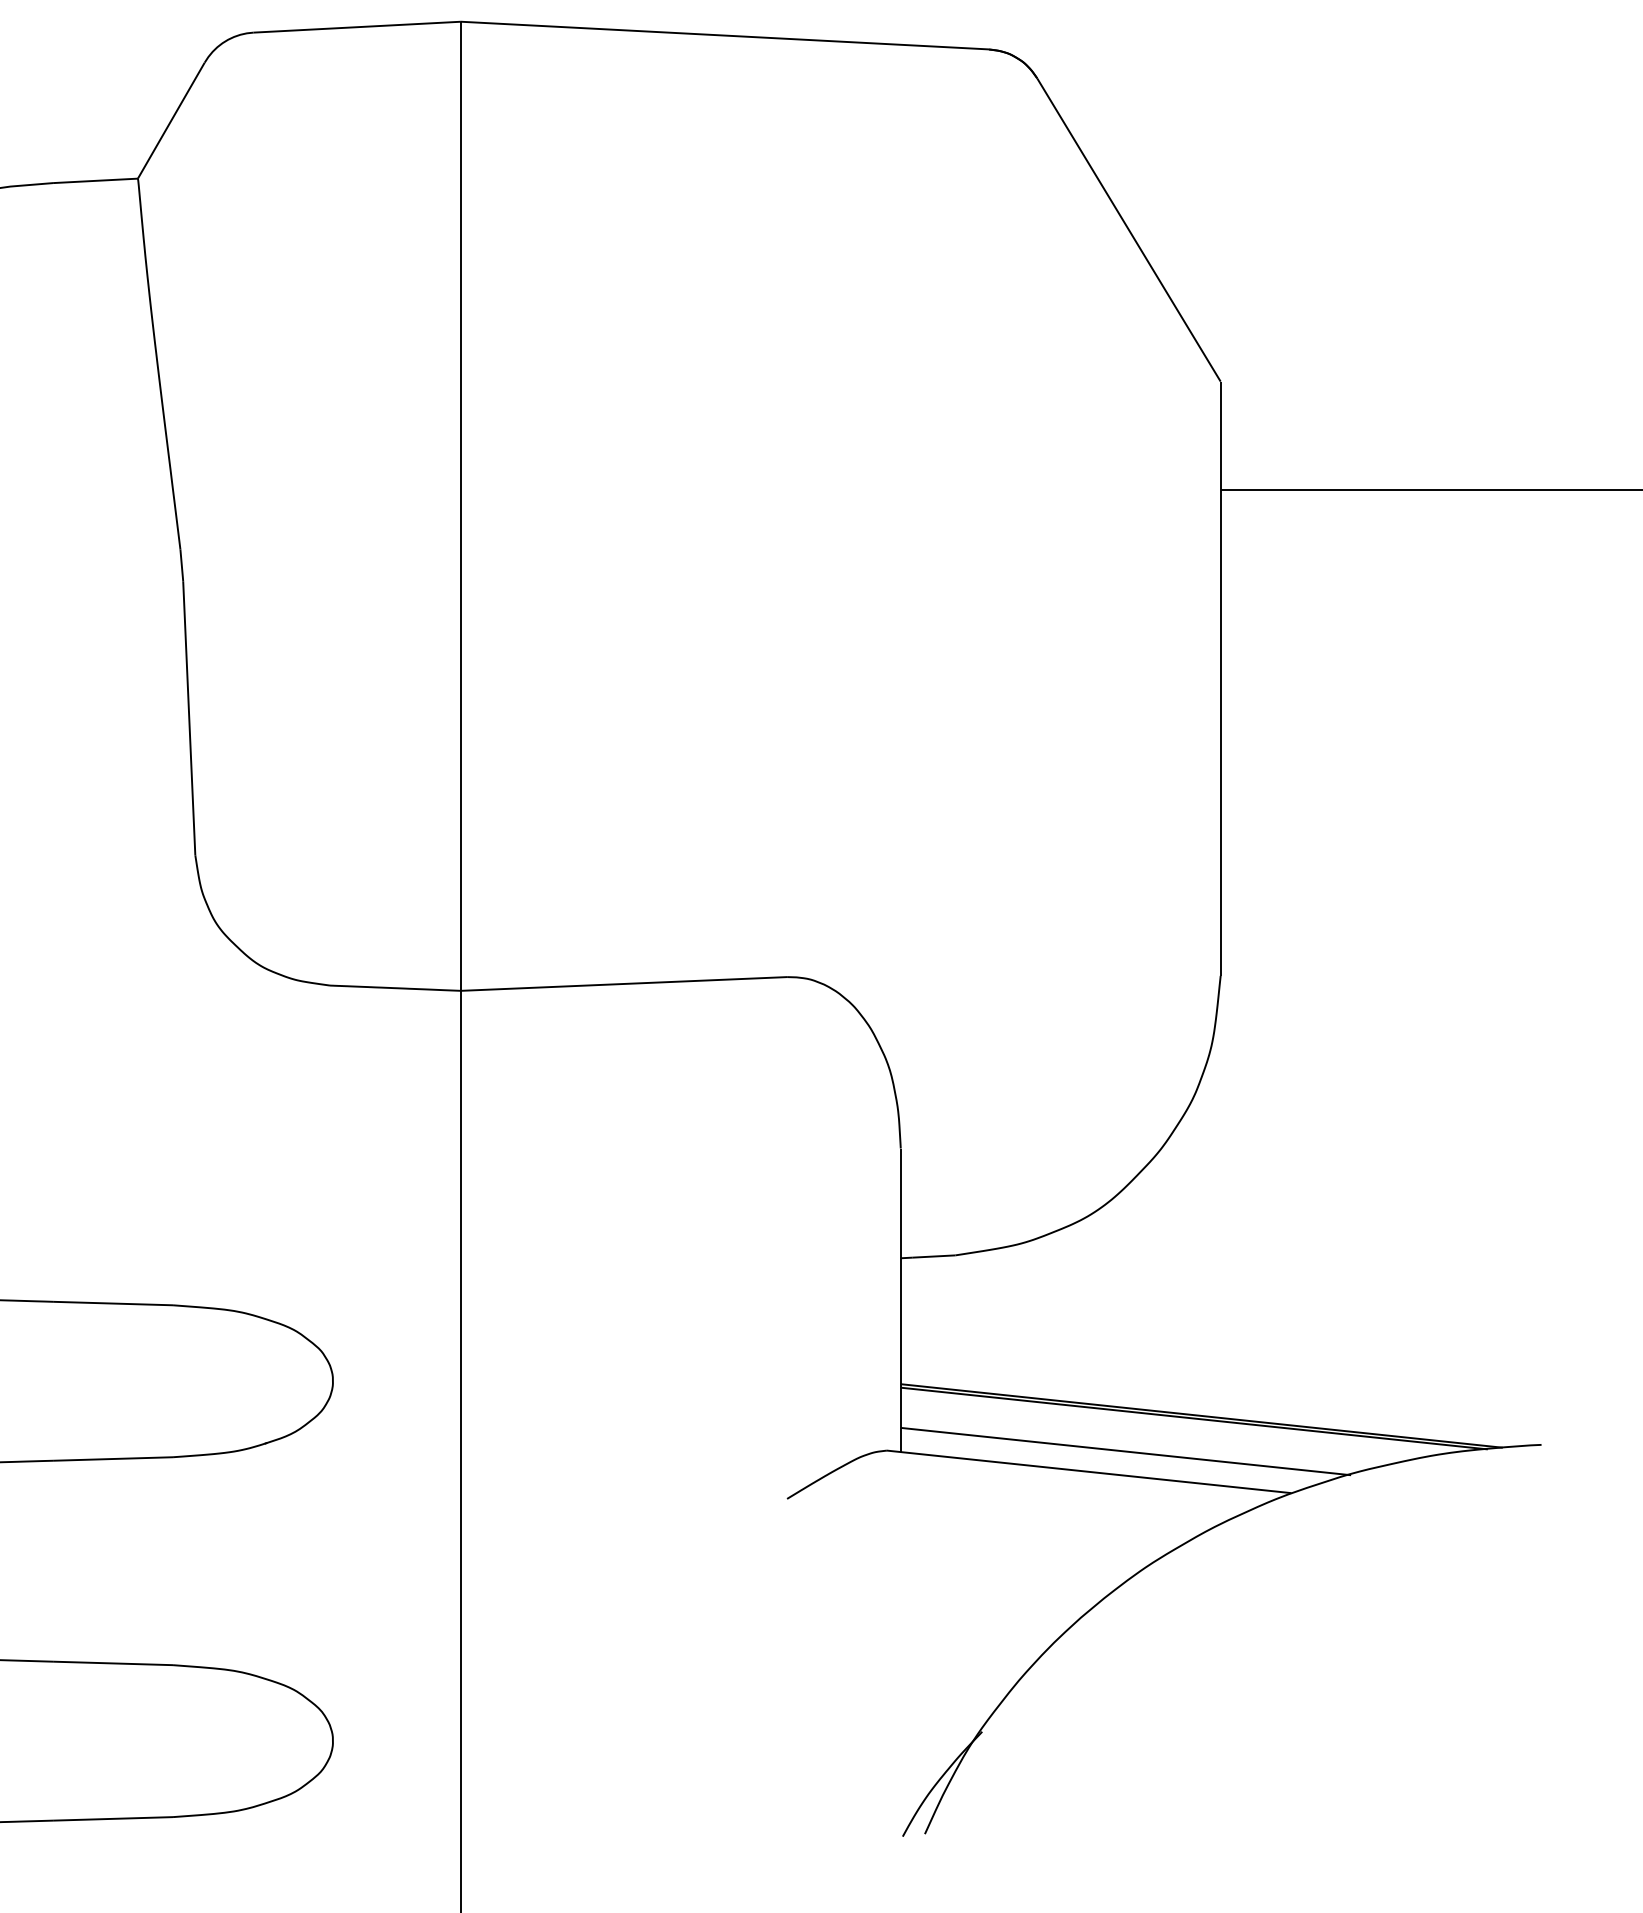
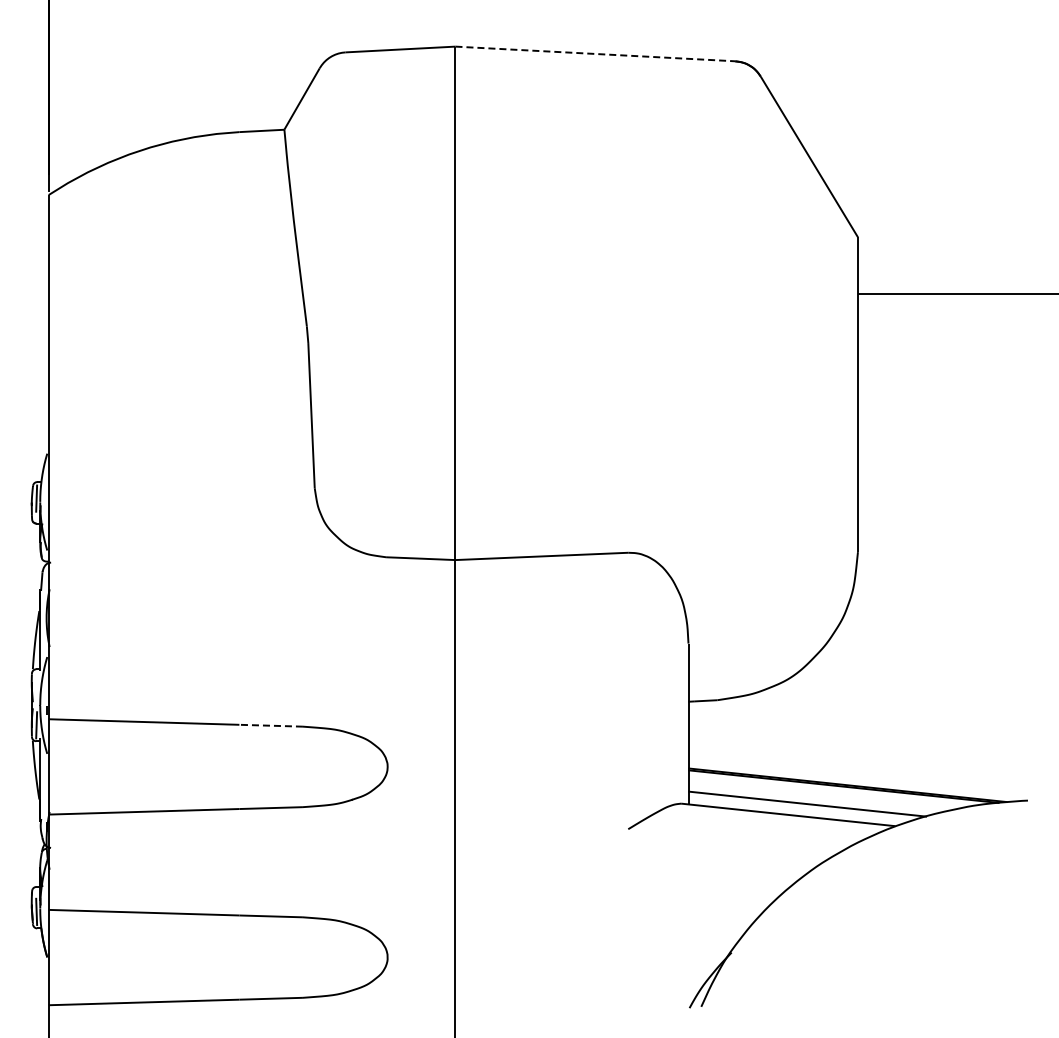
line: (725, 34) -> (595, 53), solid -> dashed
line: (113, 1303) -> (271, 725), solid -> dashed

